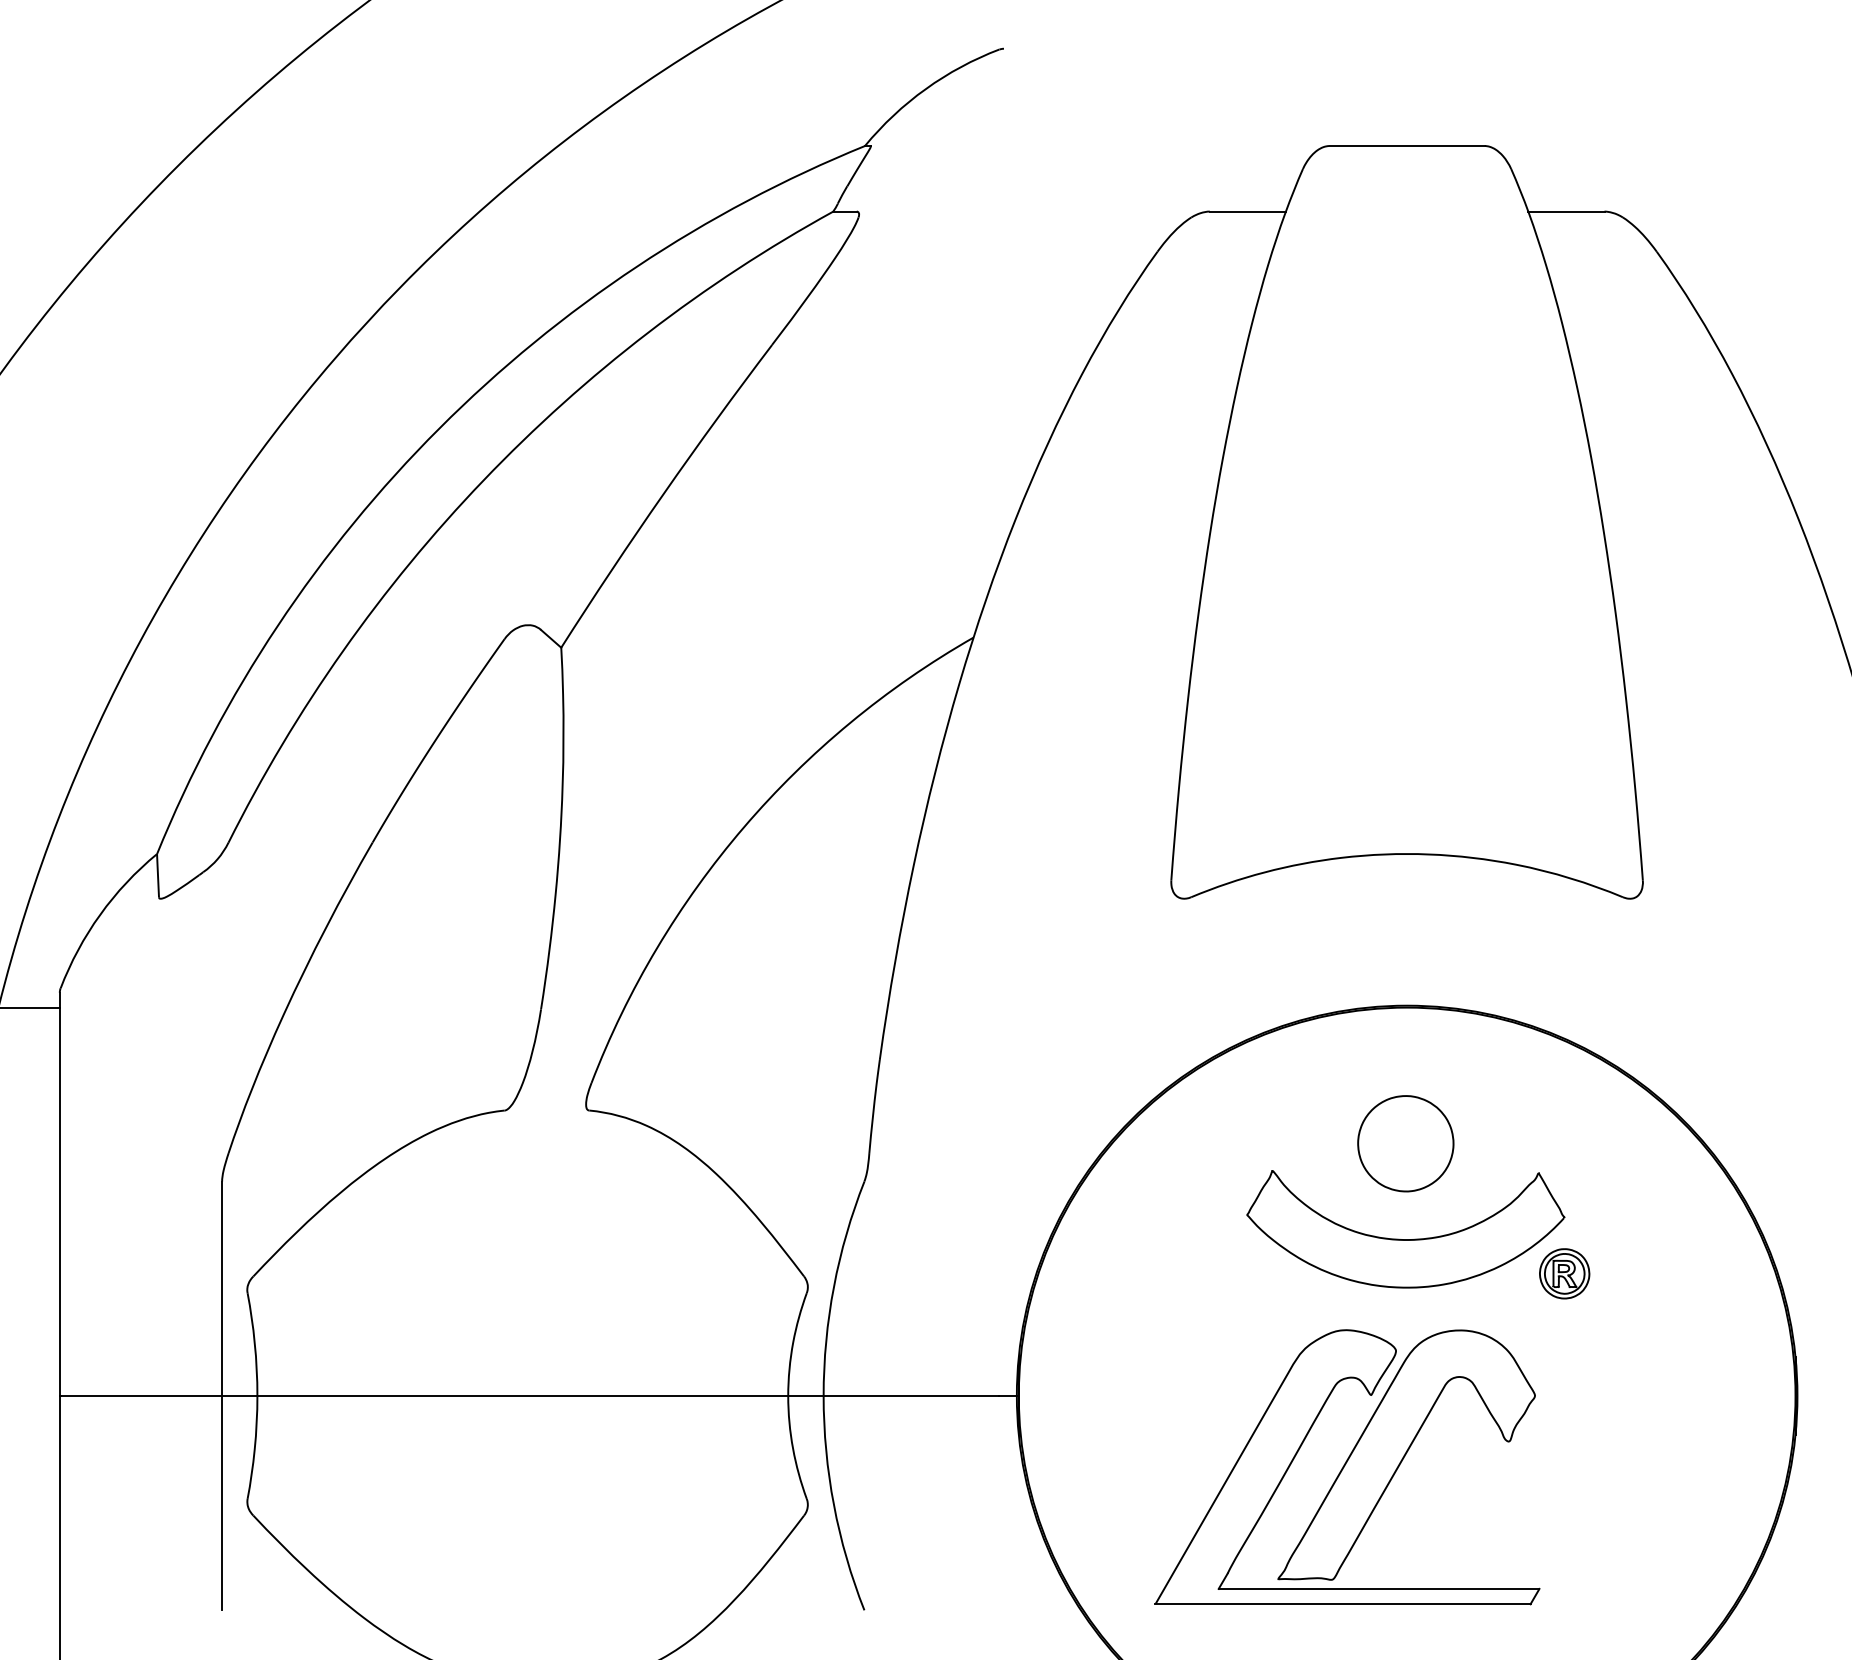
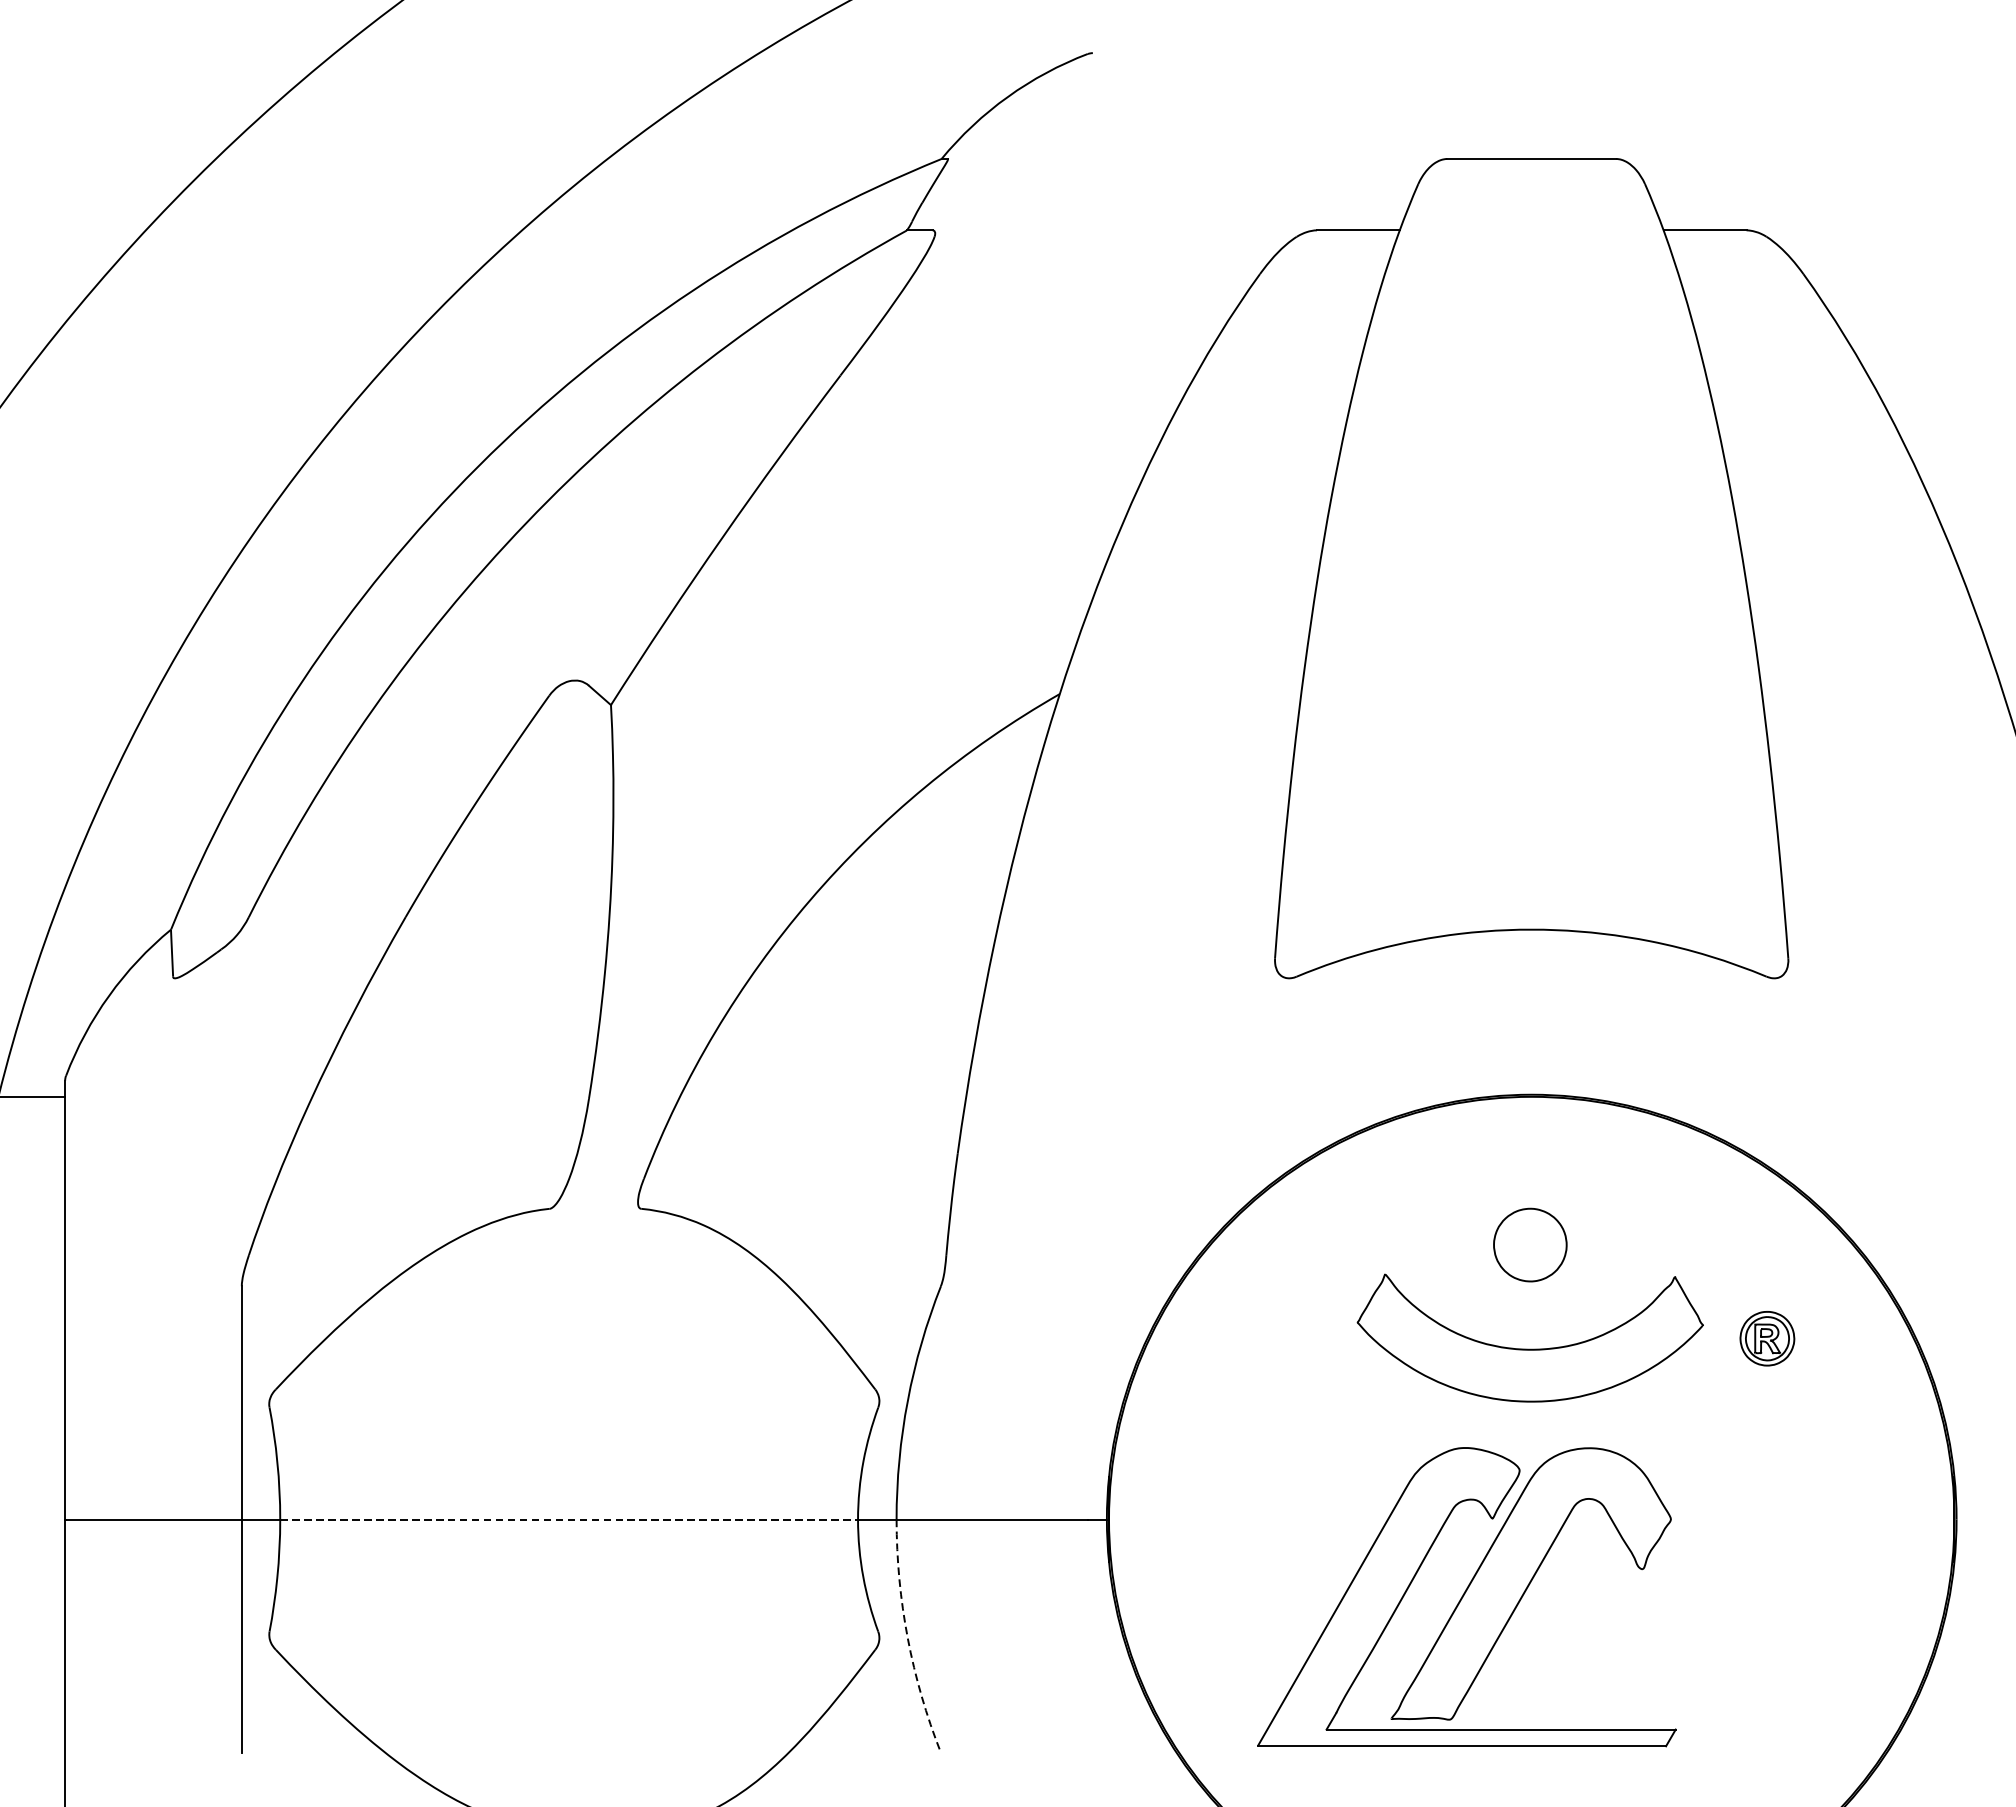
part: (1405, 1143) -> (1529, 1244), size x0.7
part: (1564, 1273) -> (1767, 1338), moved
line: (523, 1395) -> (569, 1519), solid -> dashed
arc: (833, 1505) -> (907, 1638), solid -> dashed

